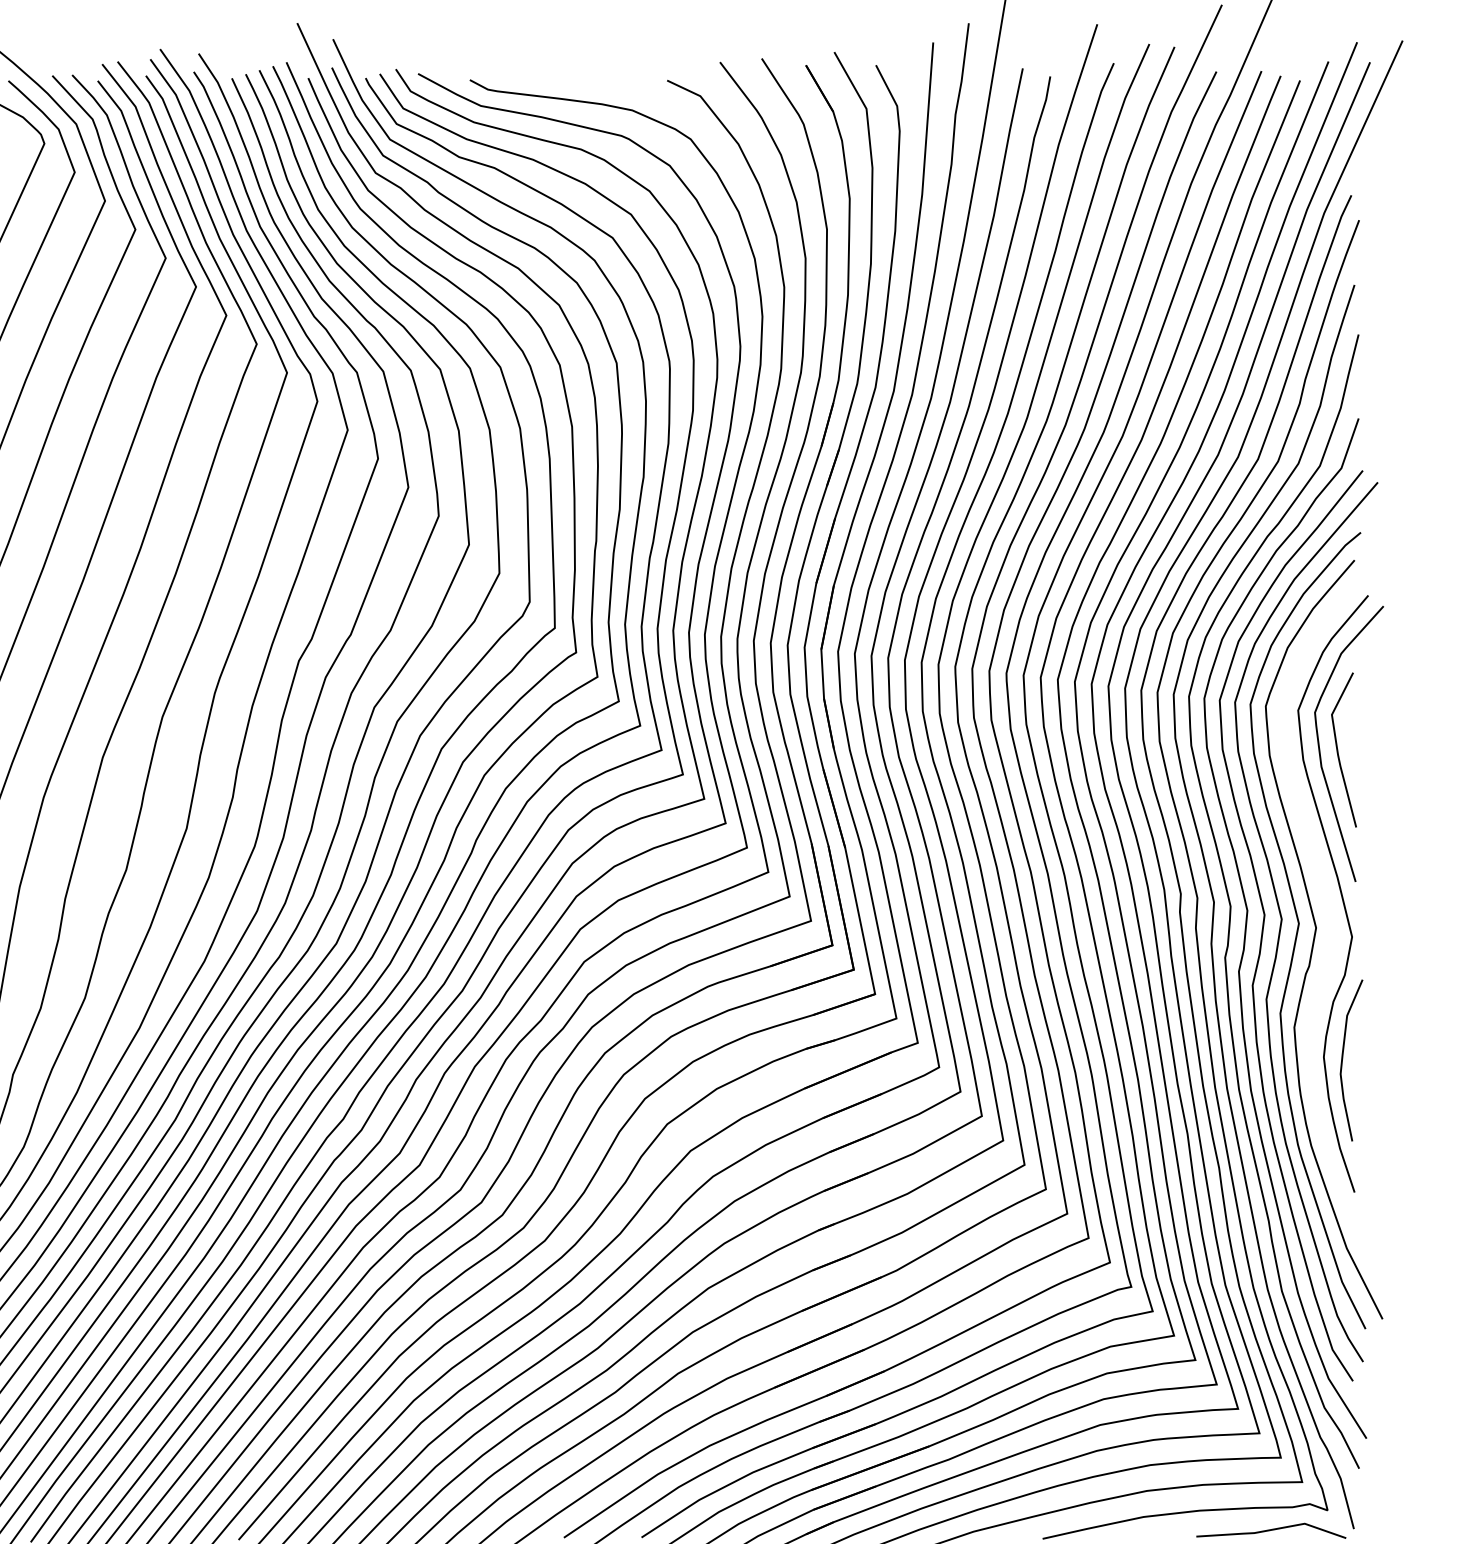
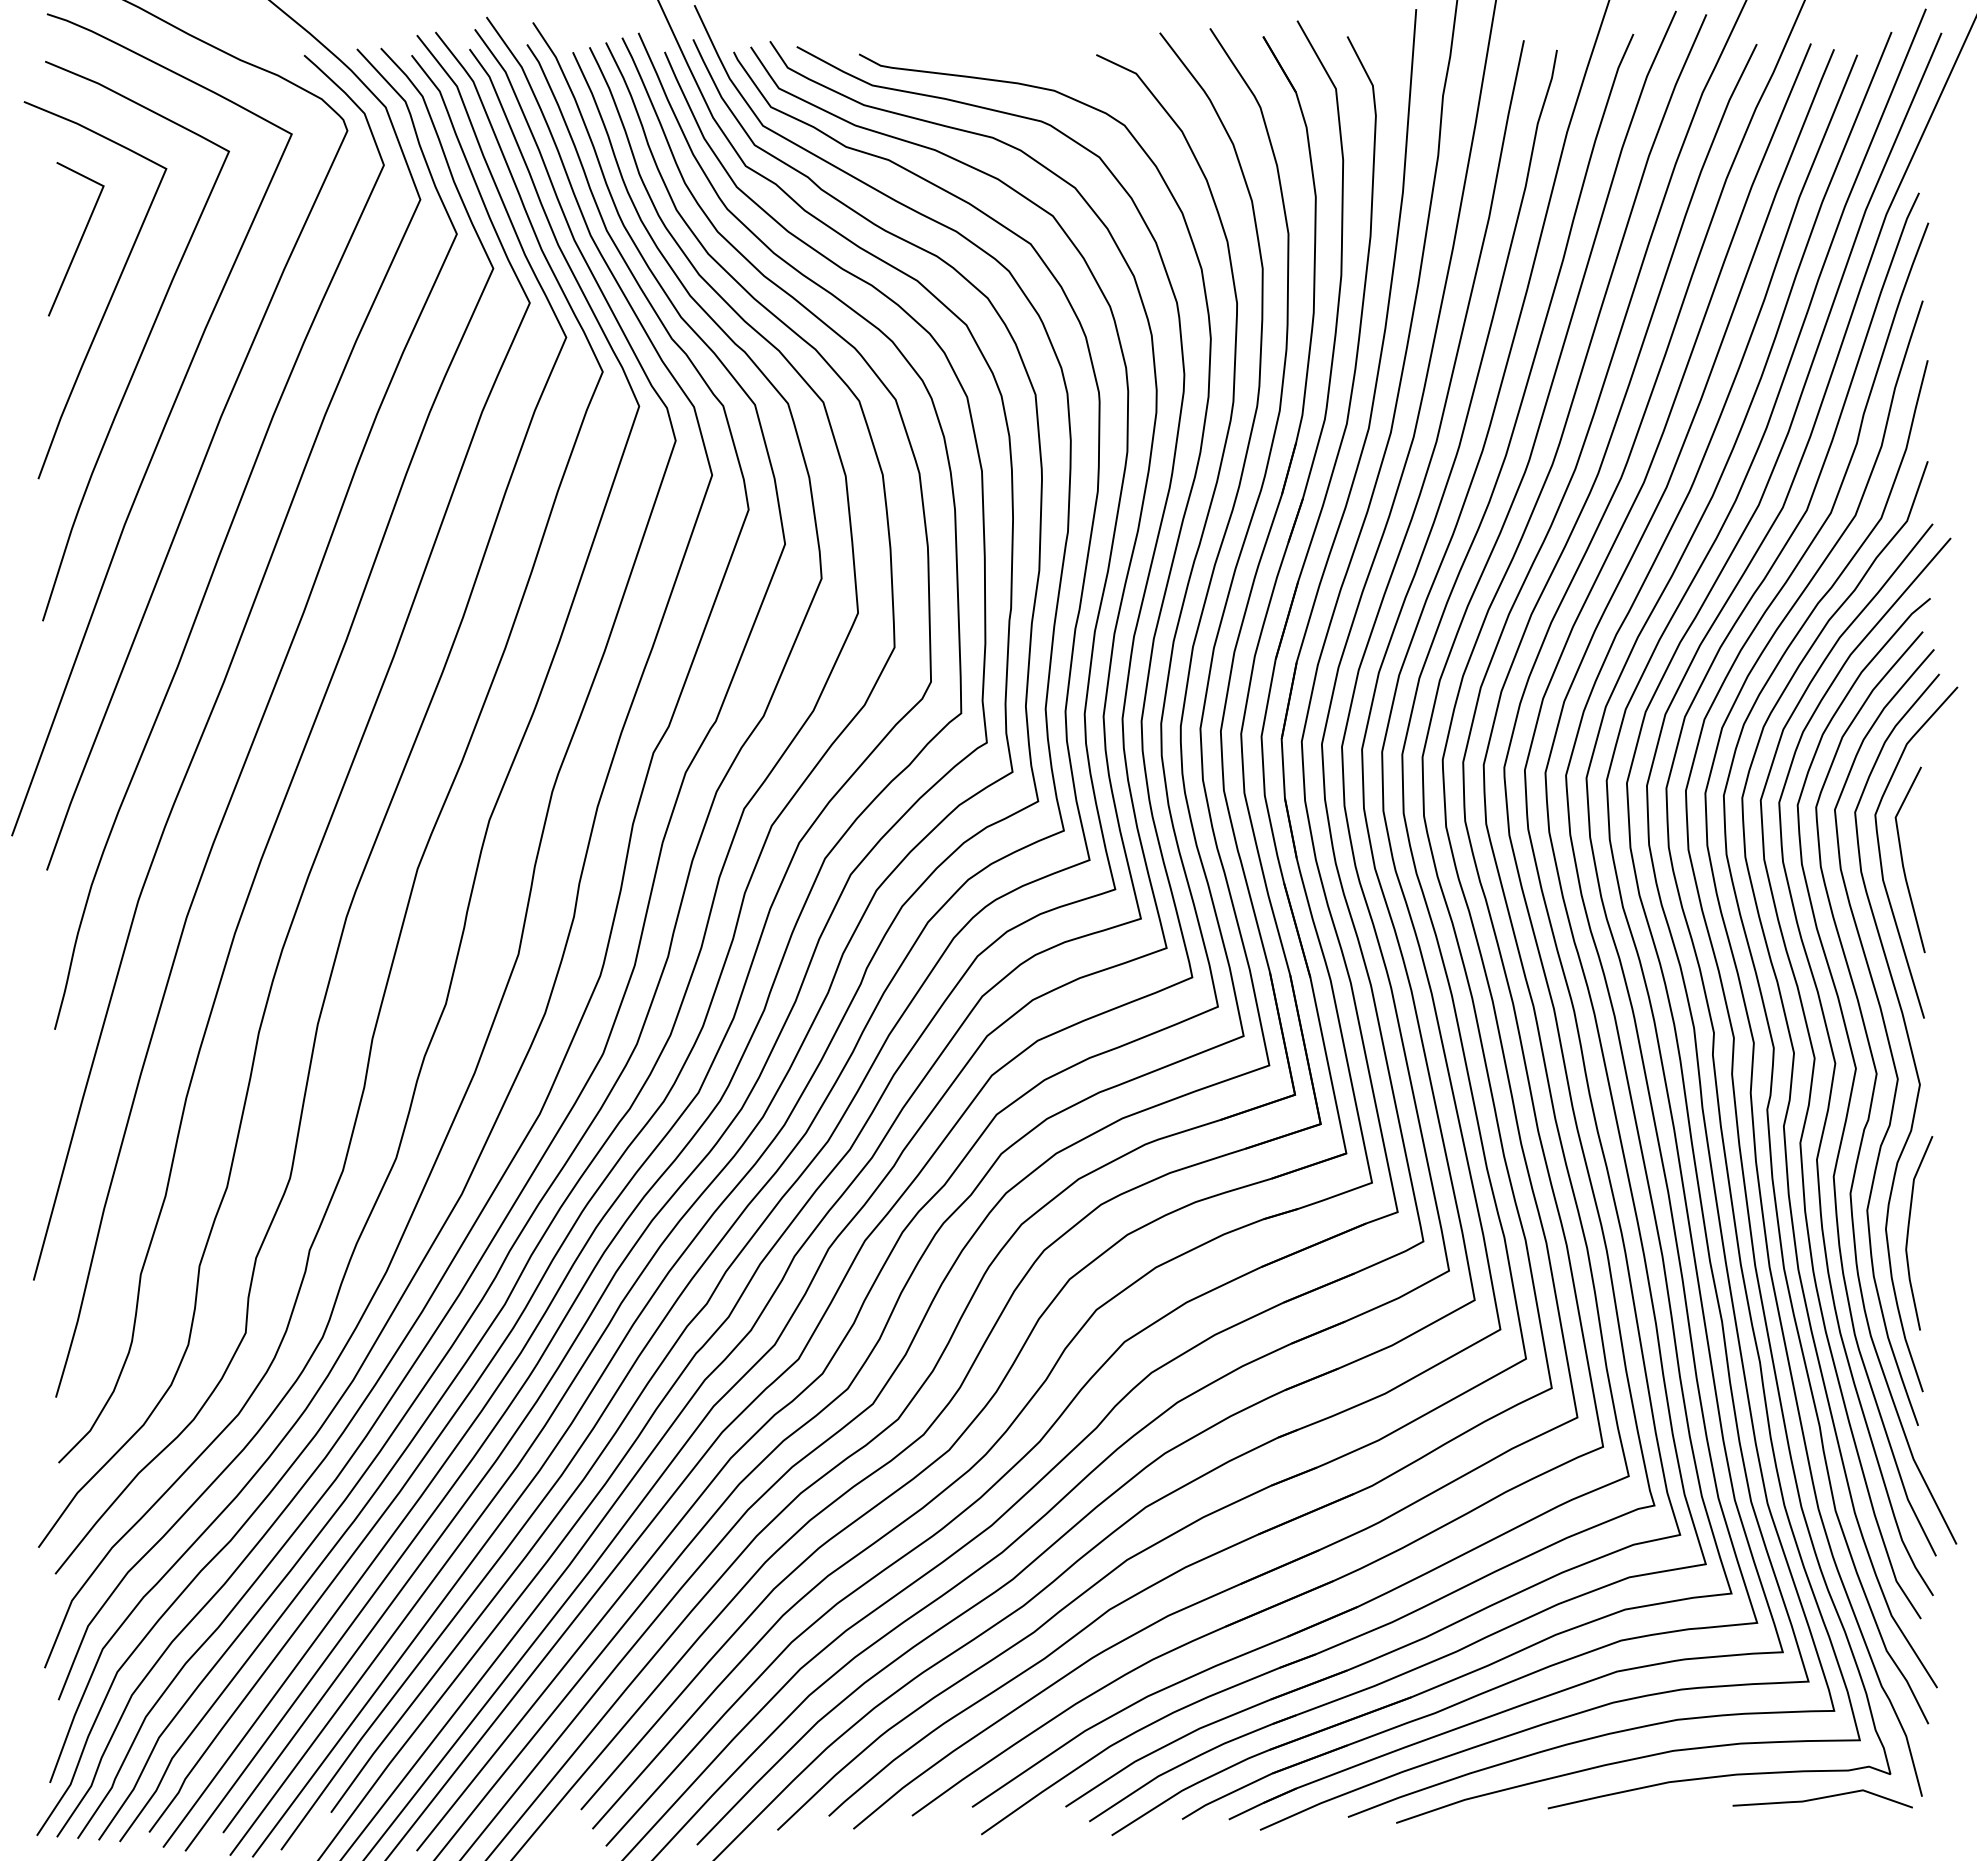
curve: (1324, 897) -> (1886, 1037), added

